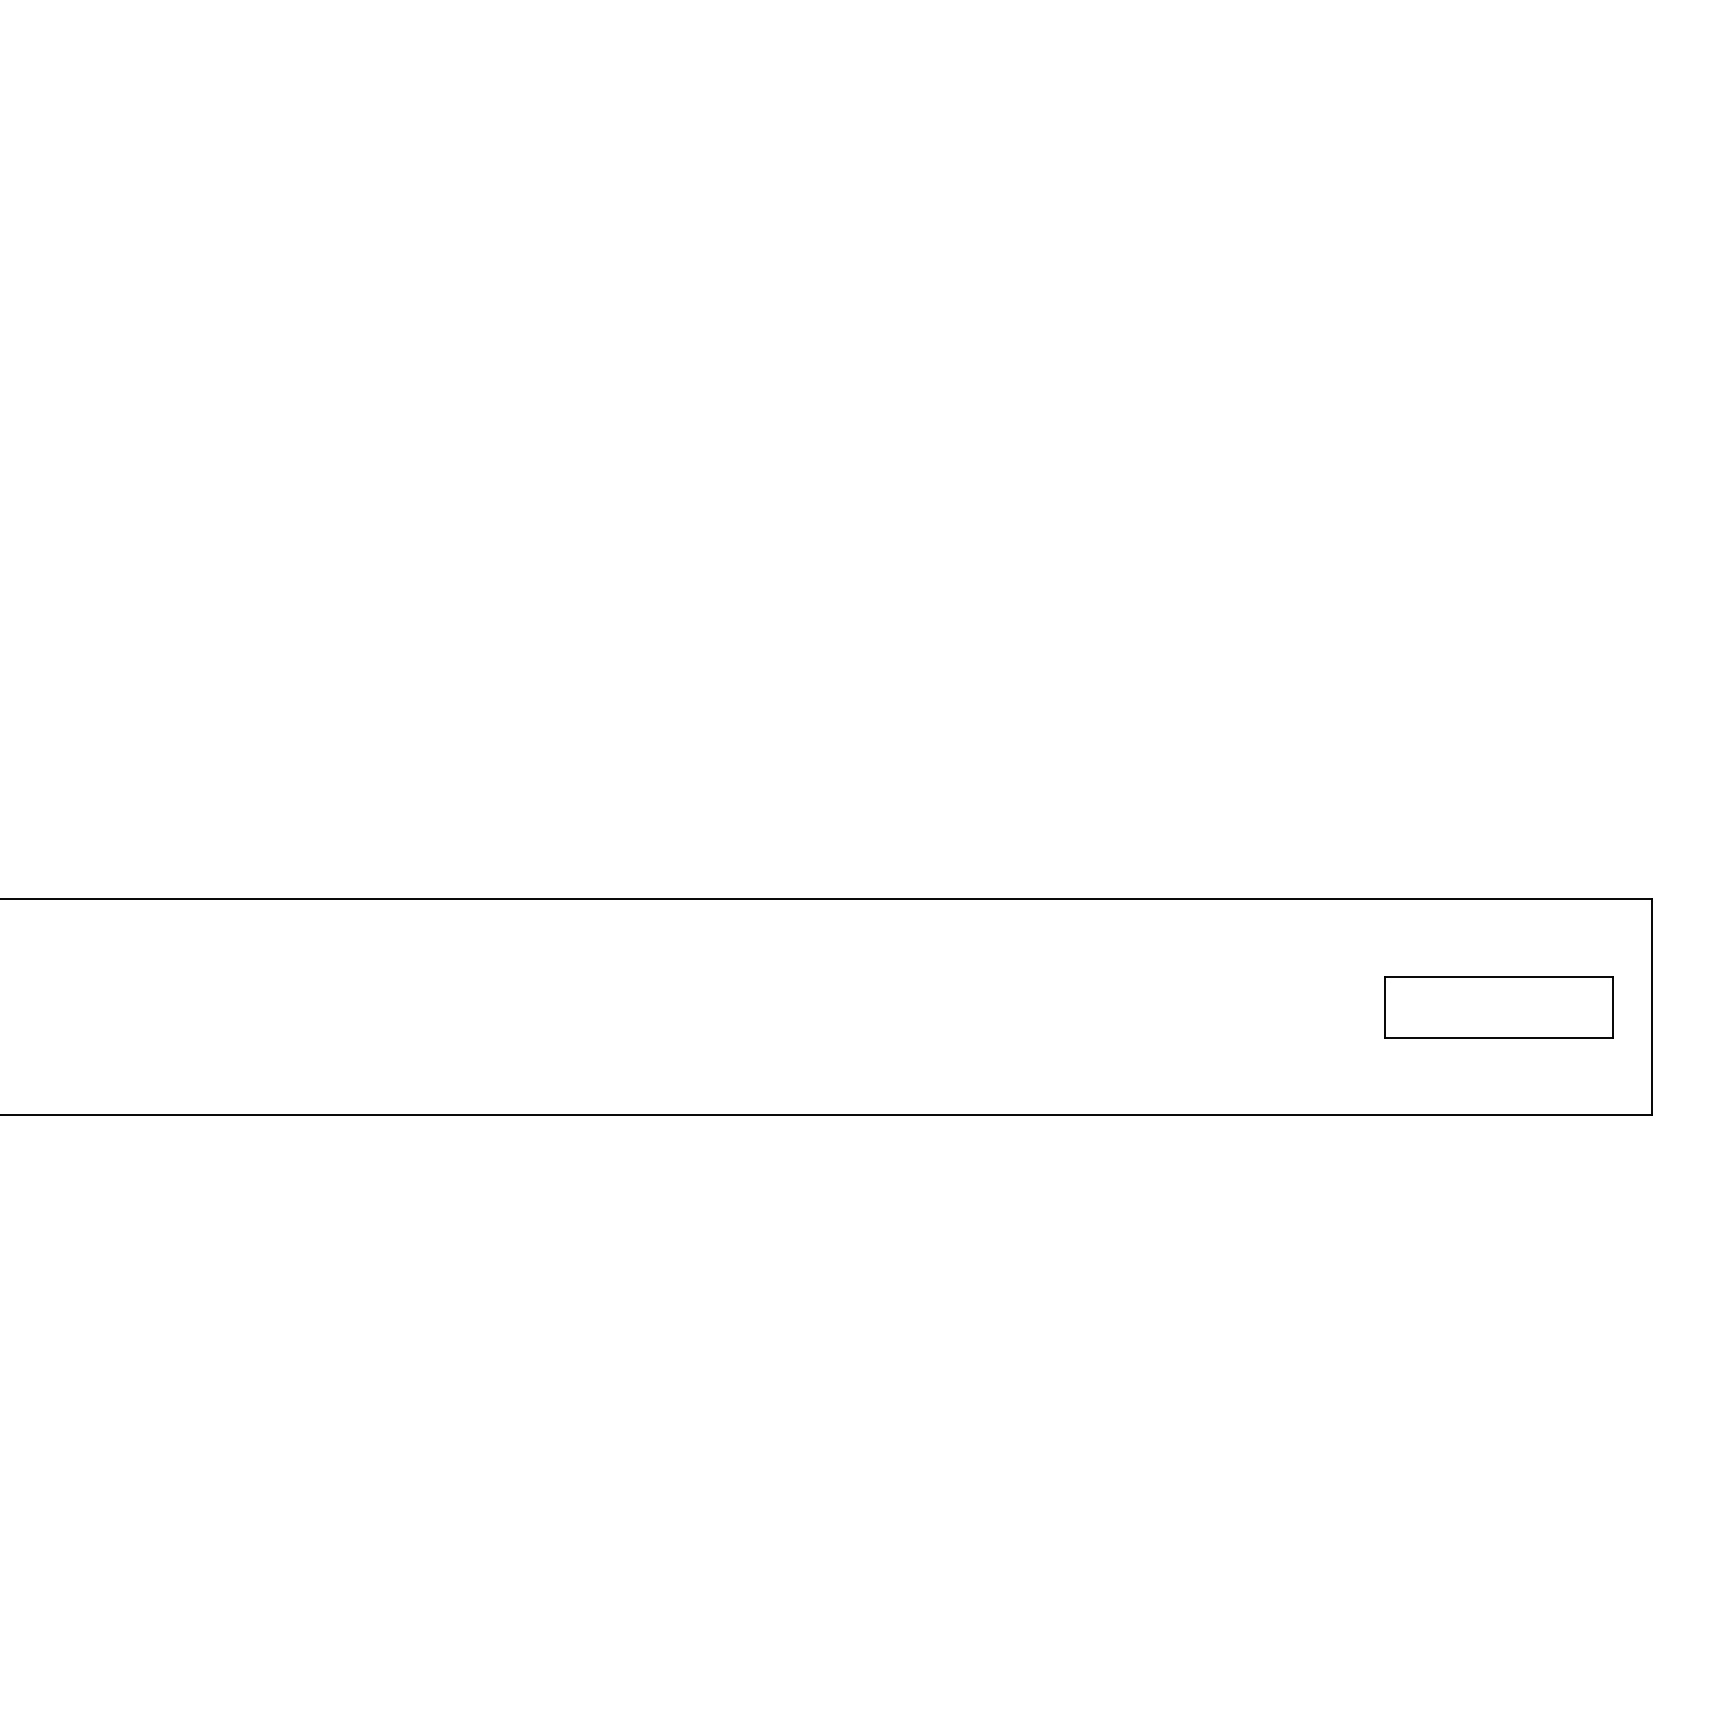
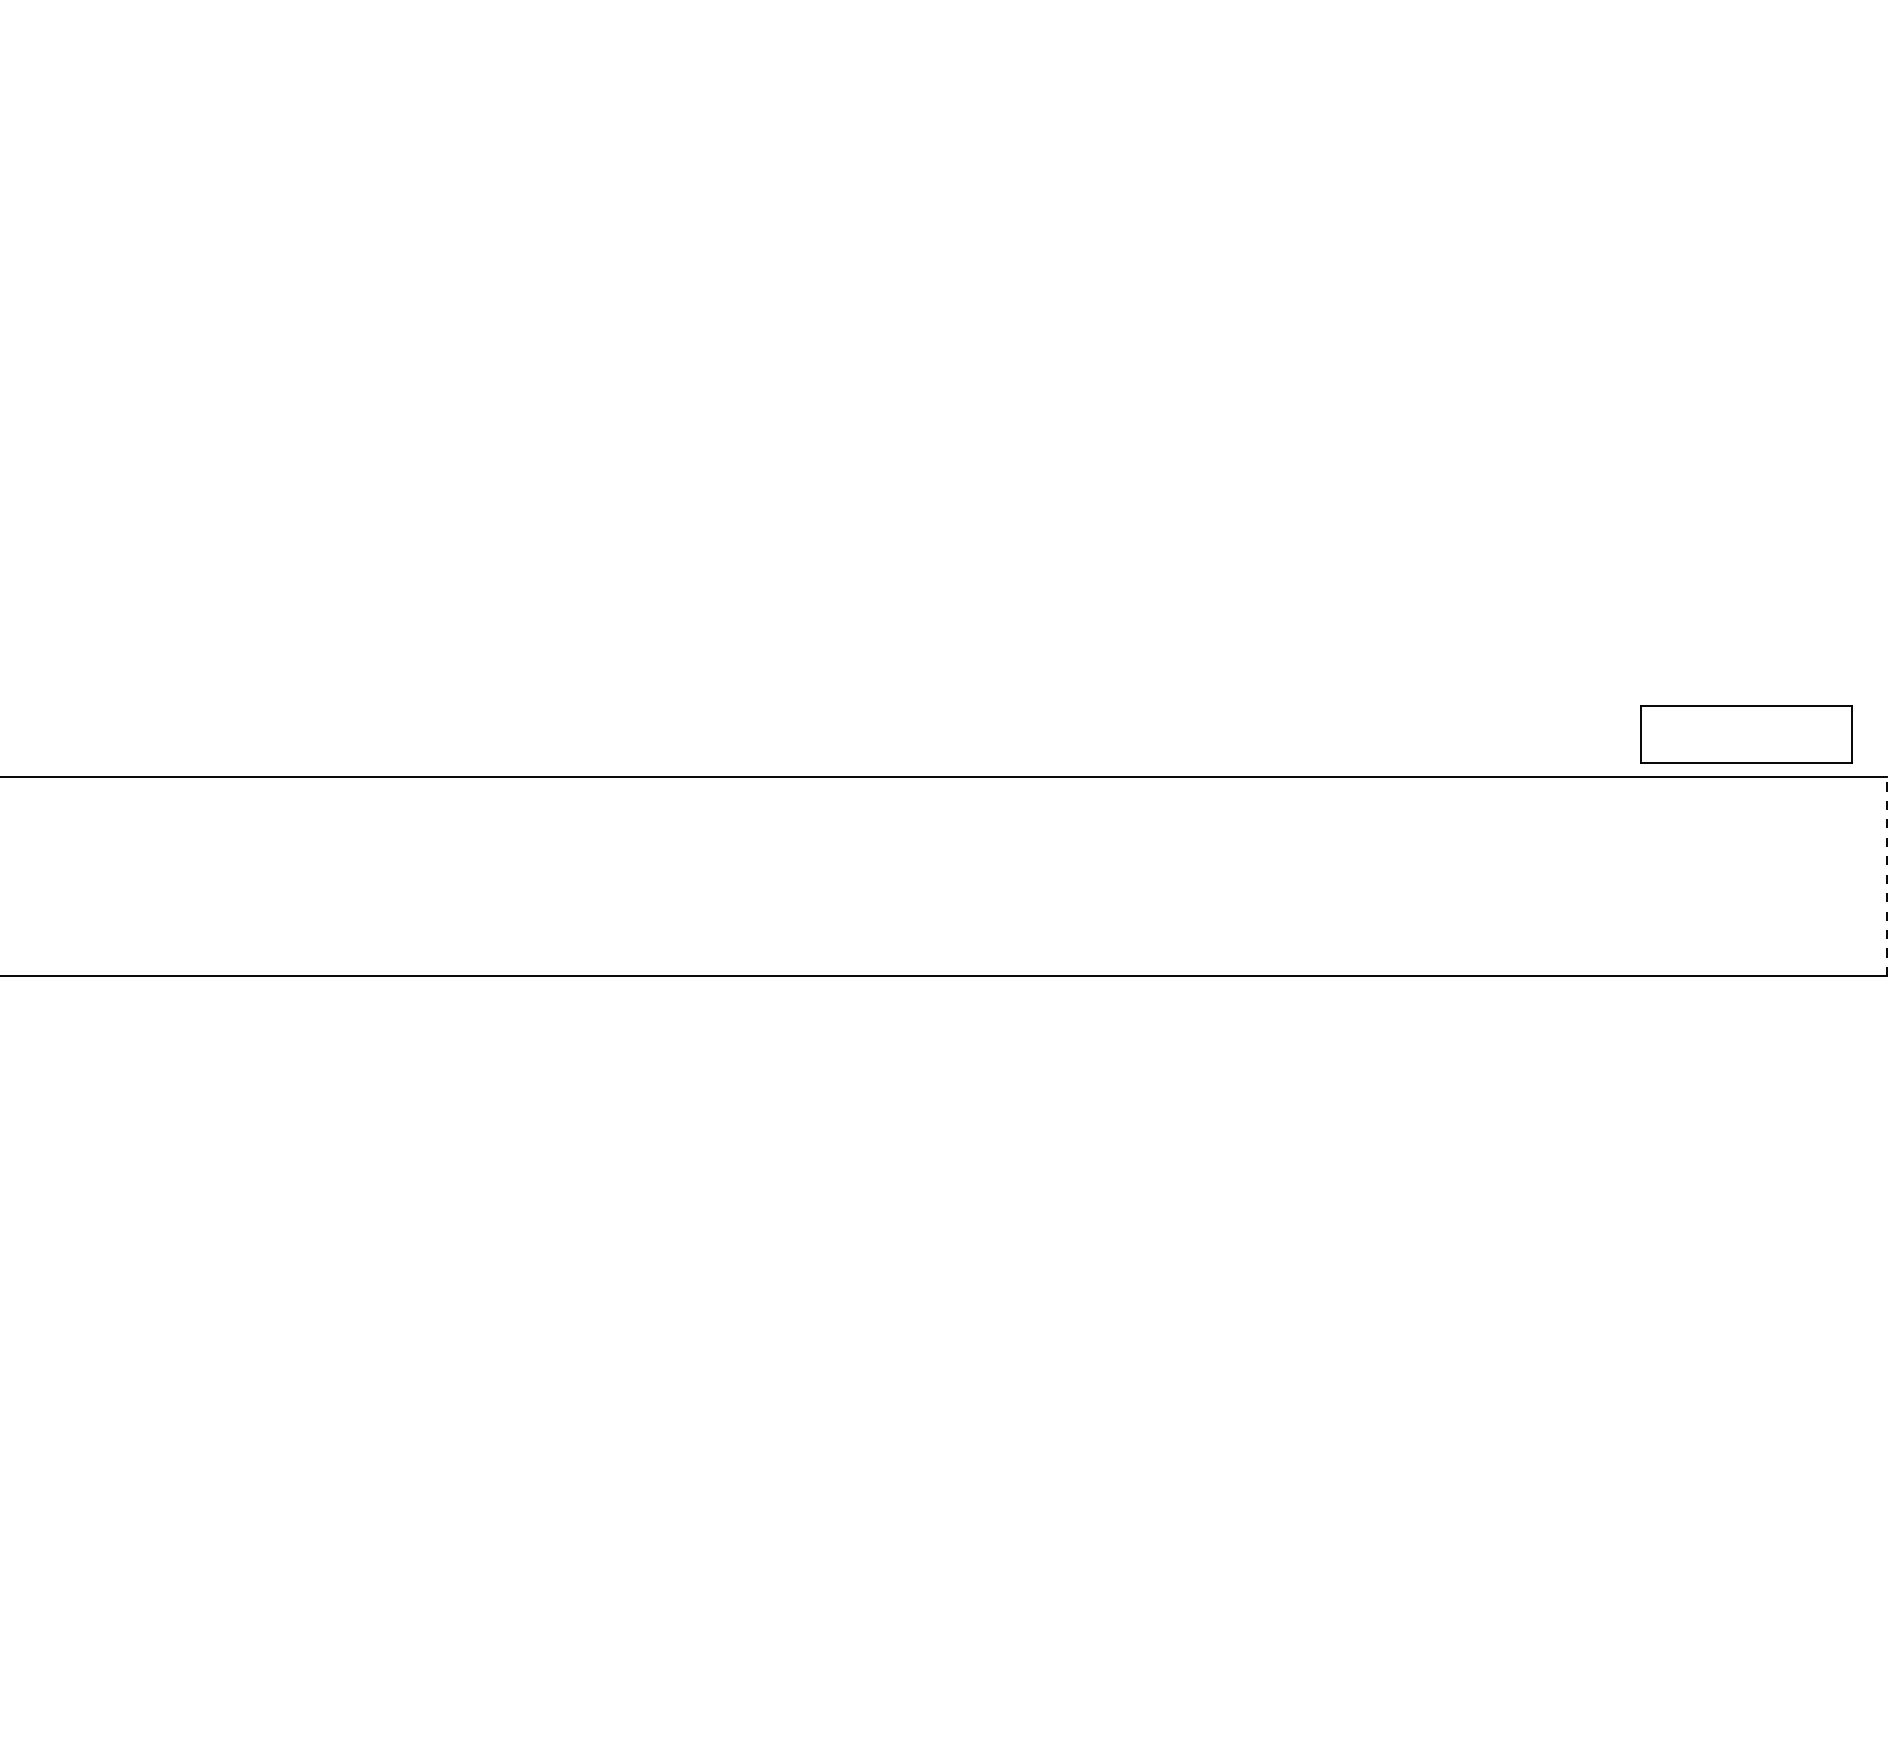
part: (1498, 1007) -> (1746, 734), moved
line: (1651, 1007) -> (1887, 876), solid -> dashed

